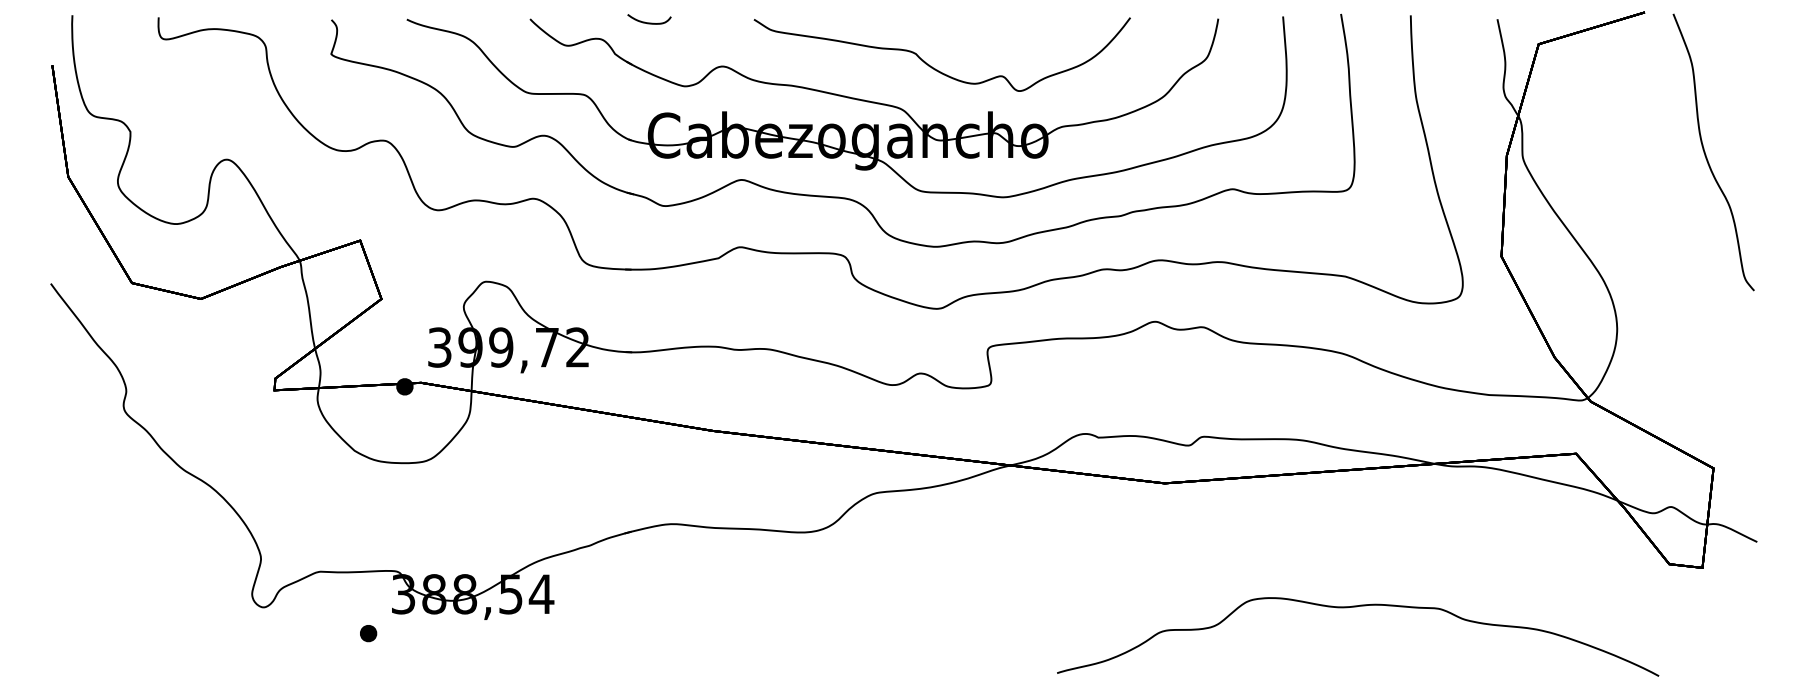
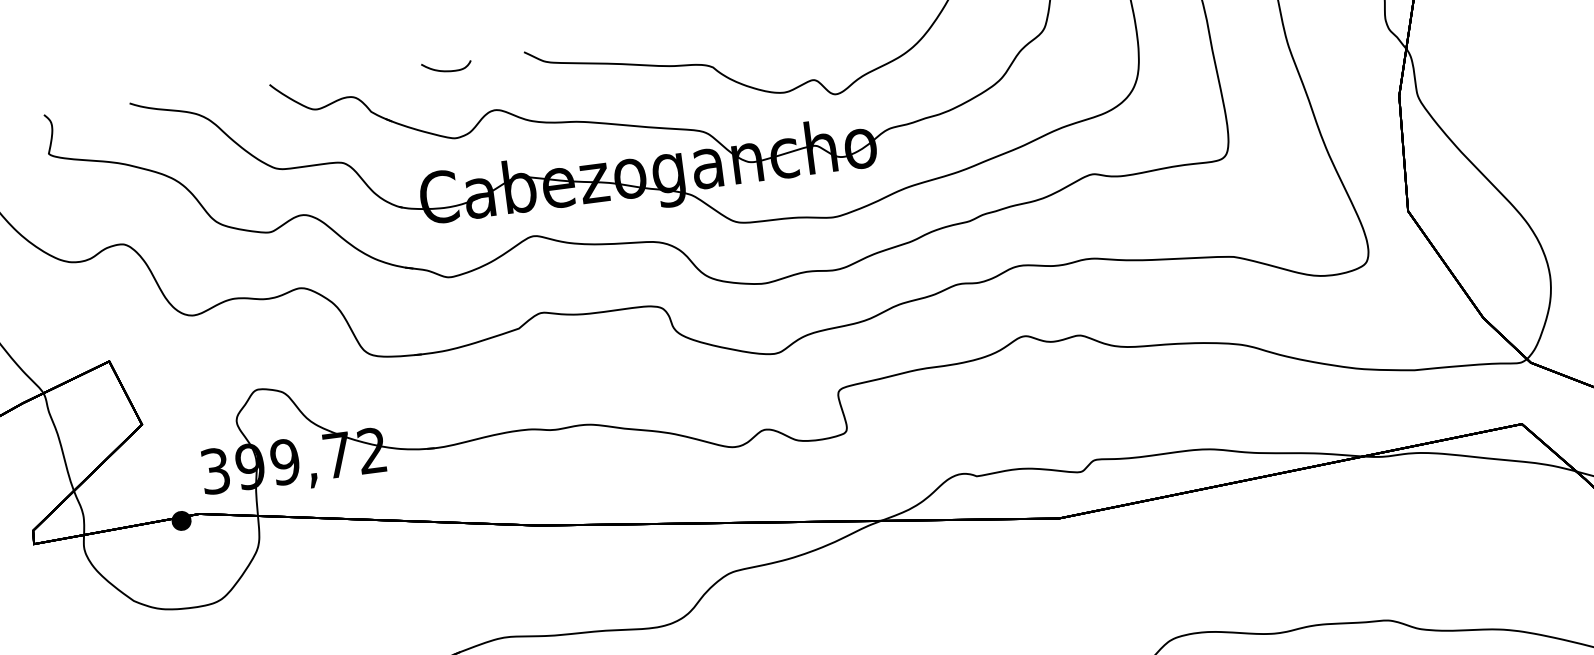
curve: (649, 22) -> (447, 70), moved

